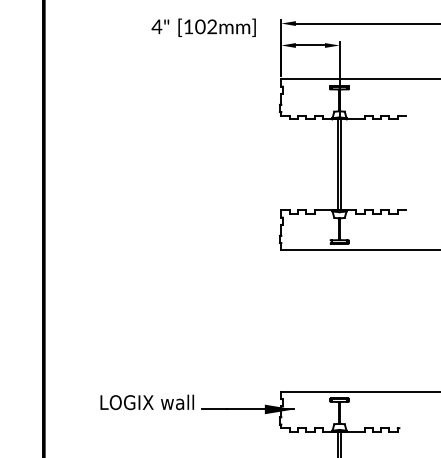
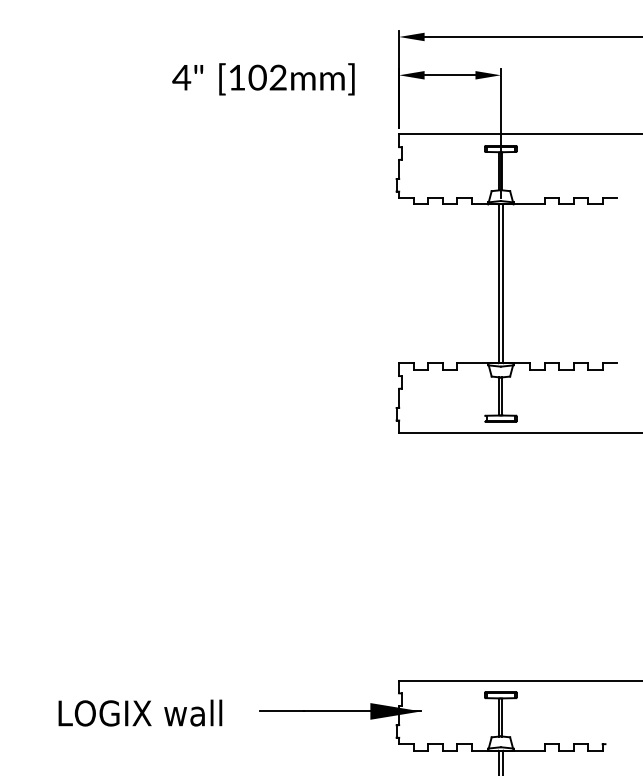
text: (203, 27) -> (263, 78), moved
text: (146, 402) -> (139, 713), moved

